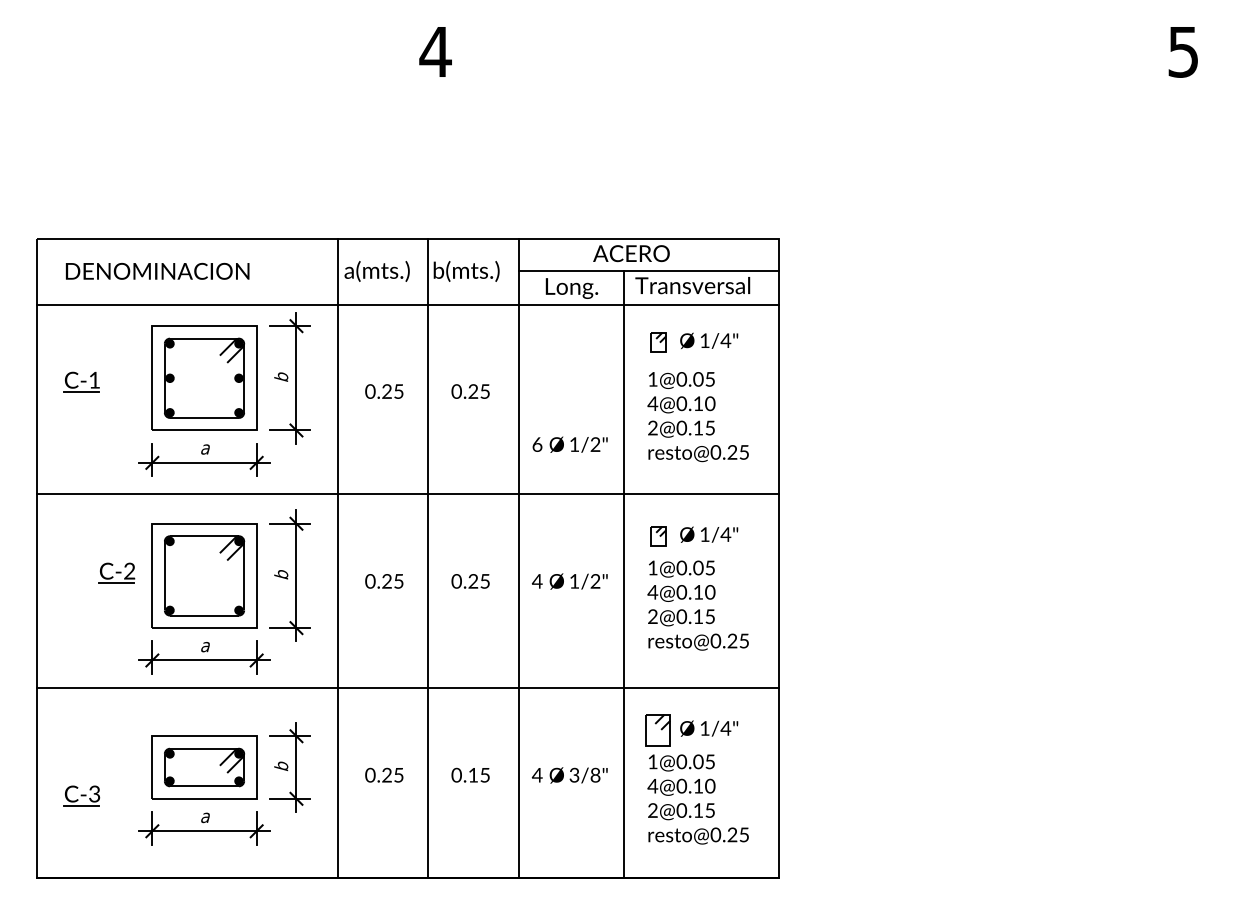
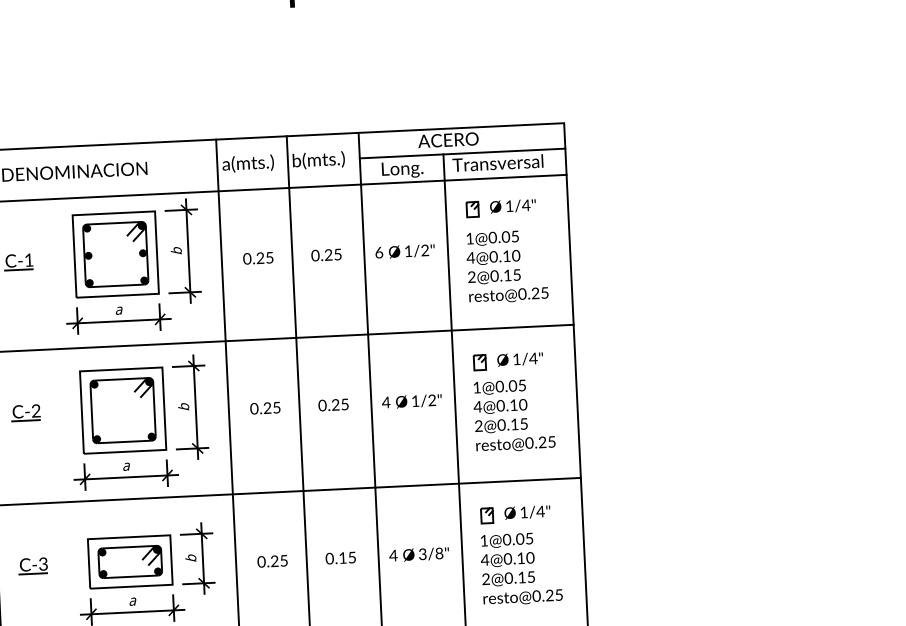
text: (569, 444) -> (404, 251), moved
part: (116, 572) -> (25, 412), moved
part: (658, 730) -> (487, 515), size x0.62
part: (81, 795) -> (33, 565), moved

